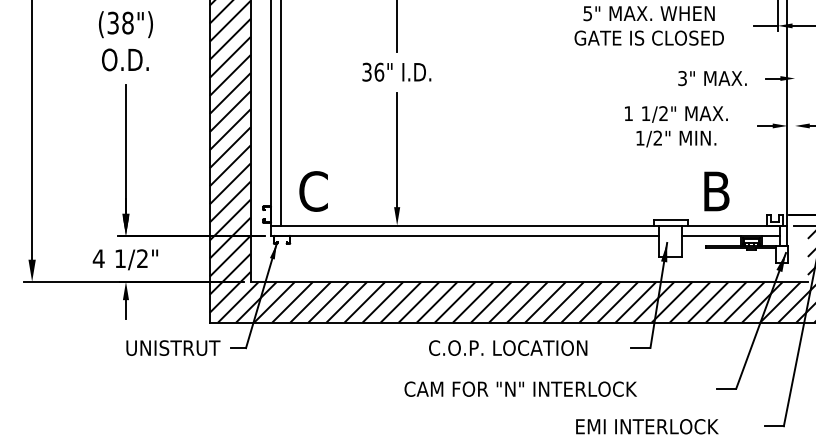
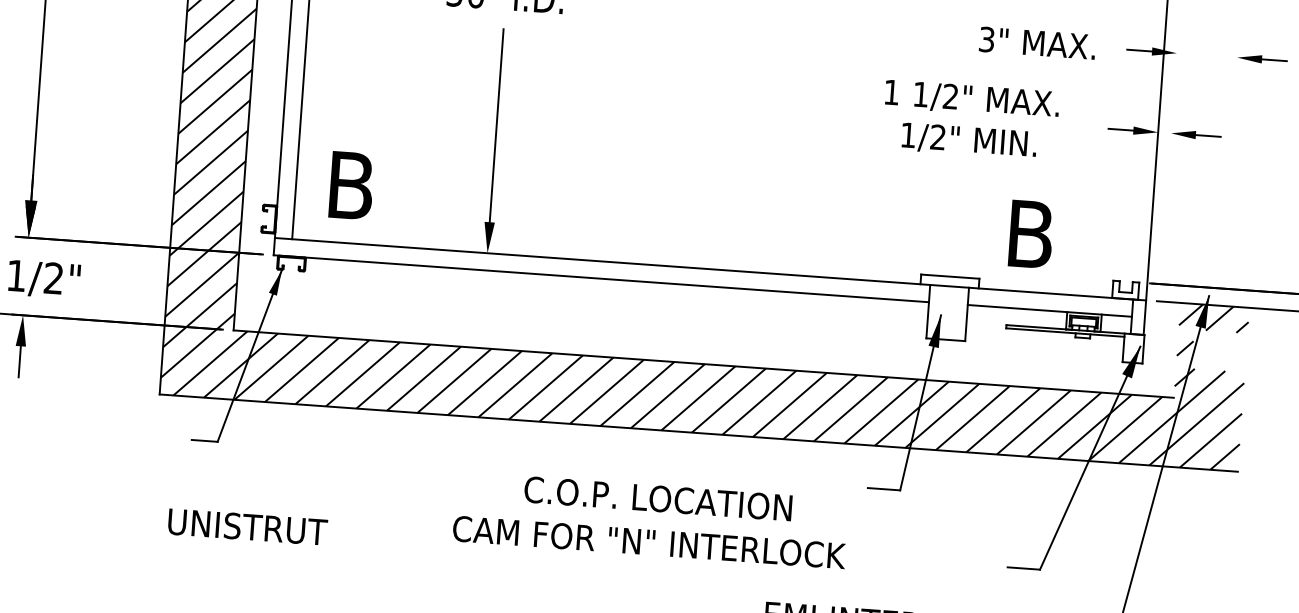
text: (313, 191) -> (350, 185), C -> B
text: (173, 347) -> (248, 526), moved
text: (508, 347) -> (658, 497), moved
text: (520, 388) -> (648, 541), moved

